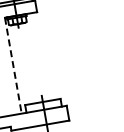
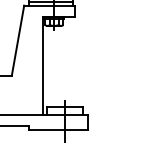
line: (13, 66) -> (42, 66), dashed -> solid

